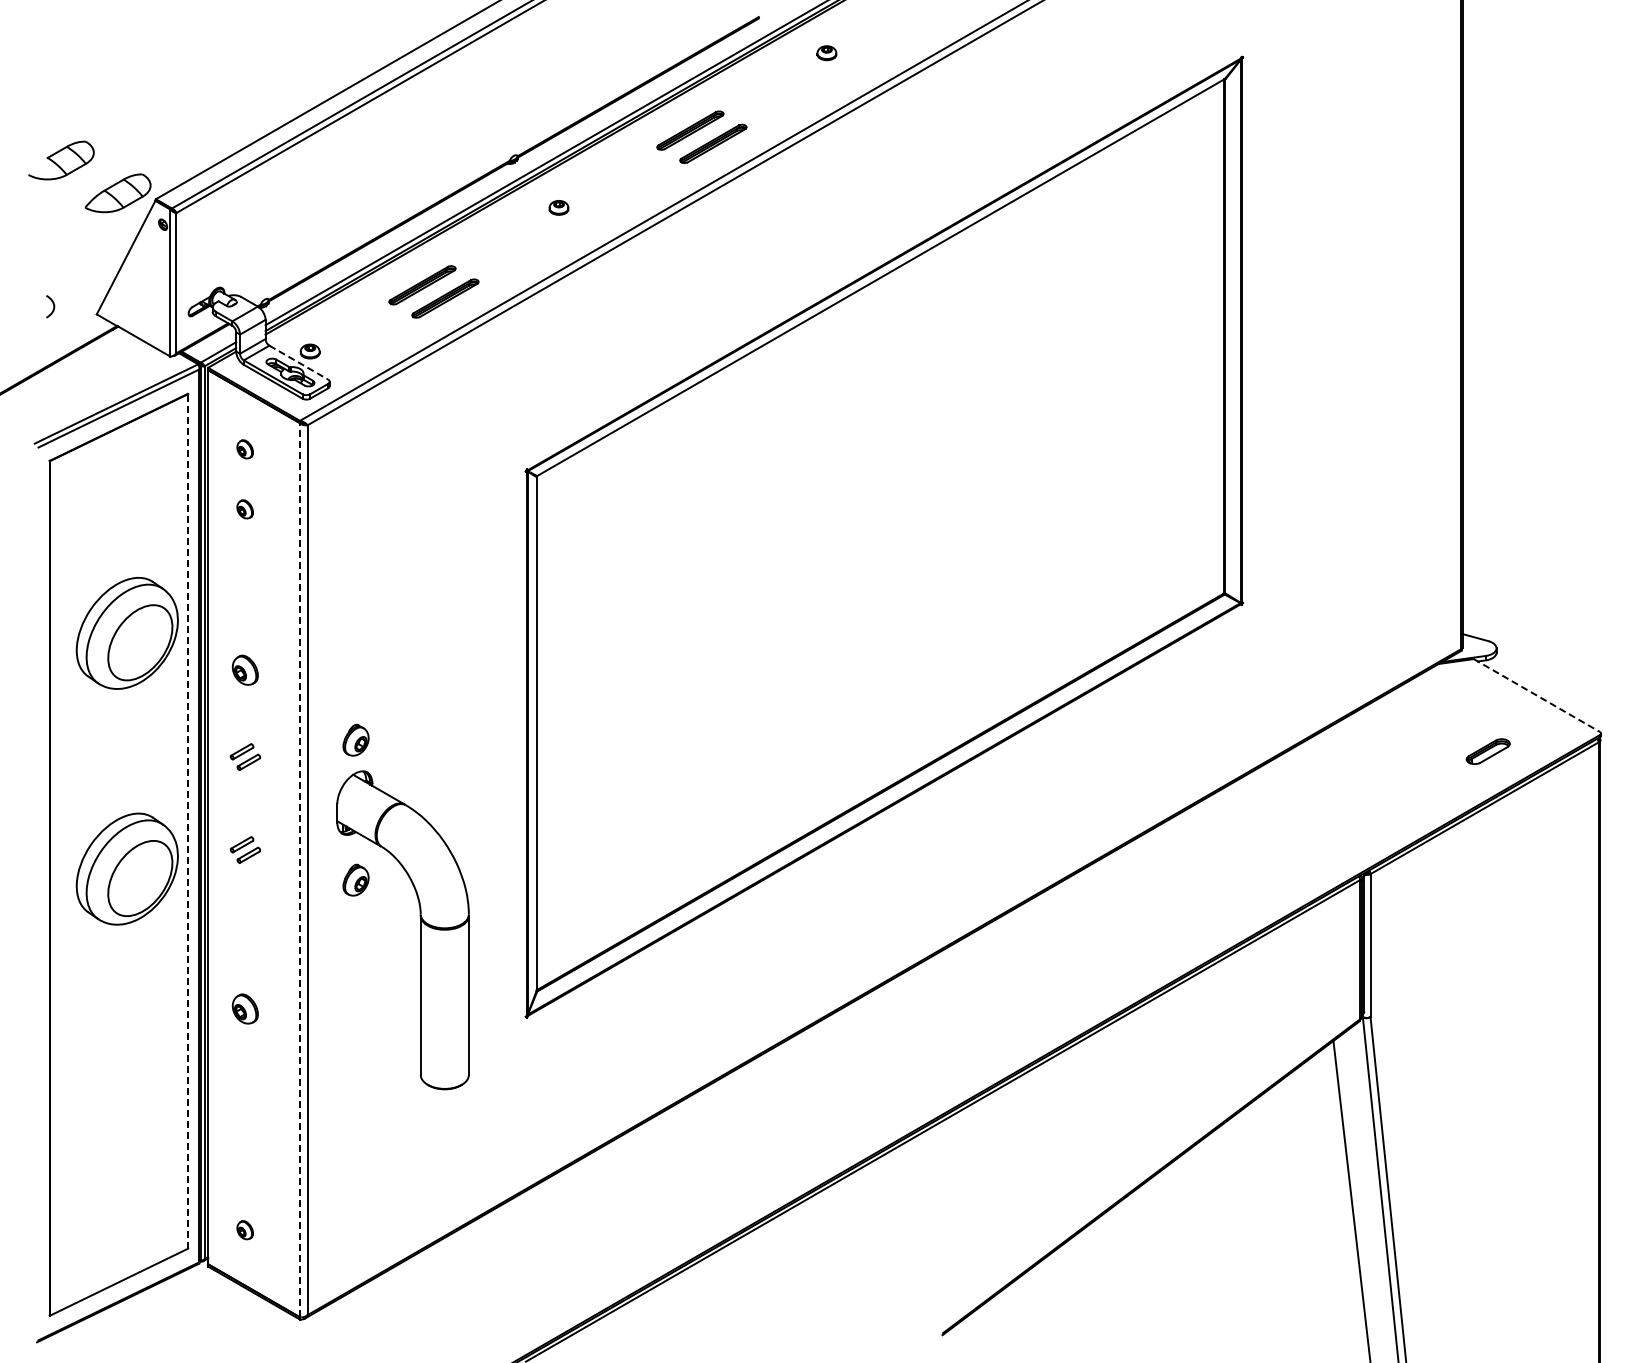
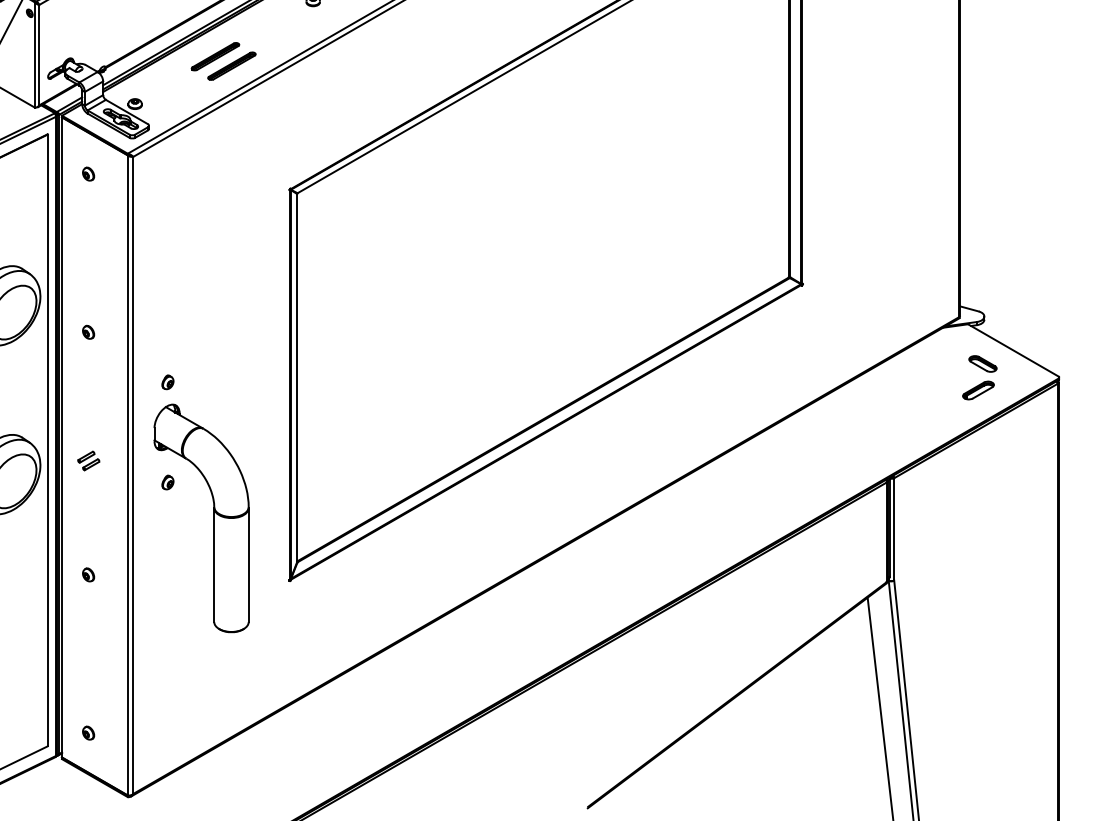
line: (298, 362) -> (126, 111), dashed -> solid
part: (244, 509) -> (88, 217), removed
part: (244, 670) -> (88, 332), size x0.62
line: (1536, 695) -> (1013, 350), dashed -> solid
part: (1494, 714) -> (982, 363), added
part: (355, 739) -> (167, 381), size x0.62
part: (245, 756) -> (88, 394), removed
line: (188, 820) -> (47, 439), dashed -> solid
line: (299, 870) -> (127, 475), dashed -> solid
part: (355, 879) -> (167, 482), size x0.62
part: (244, 1009) -> (88, 575), size x0.62

